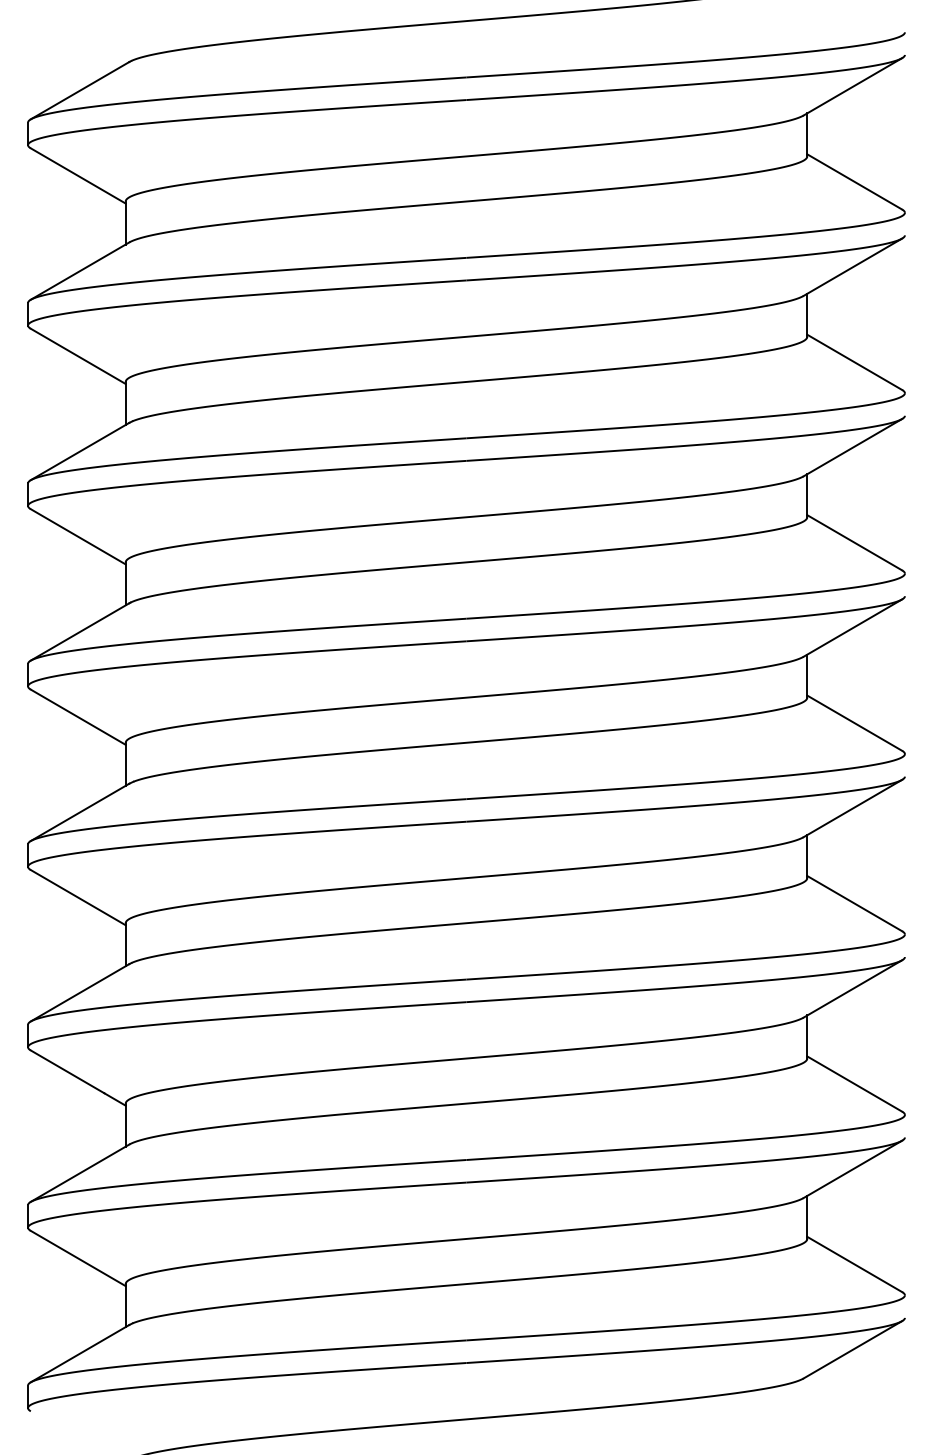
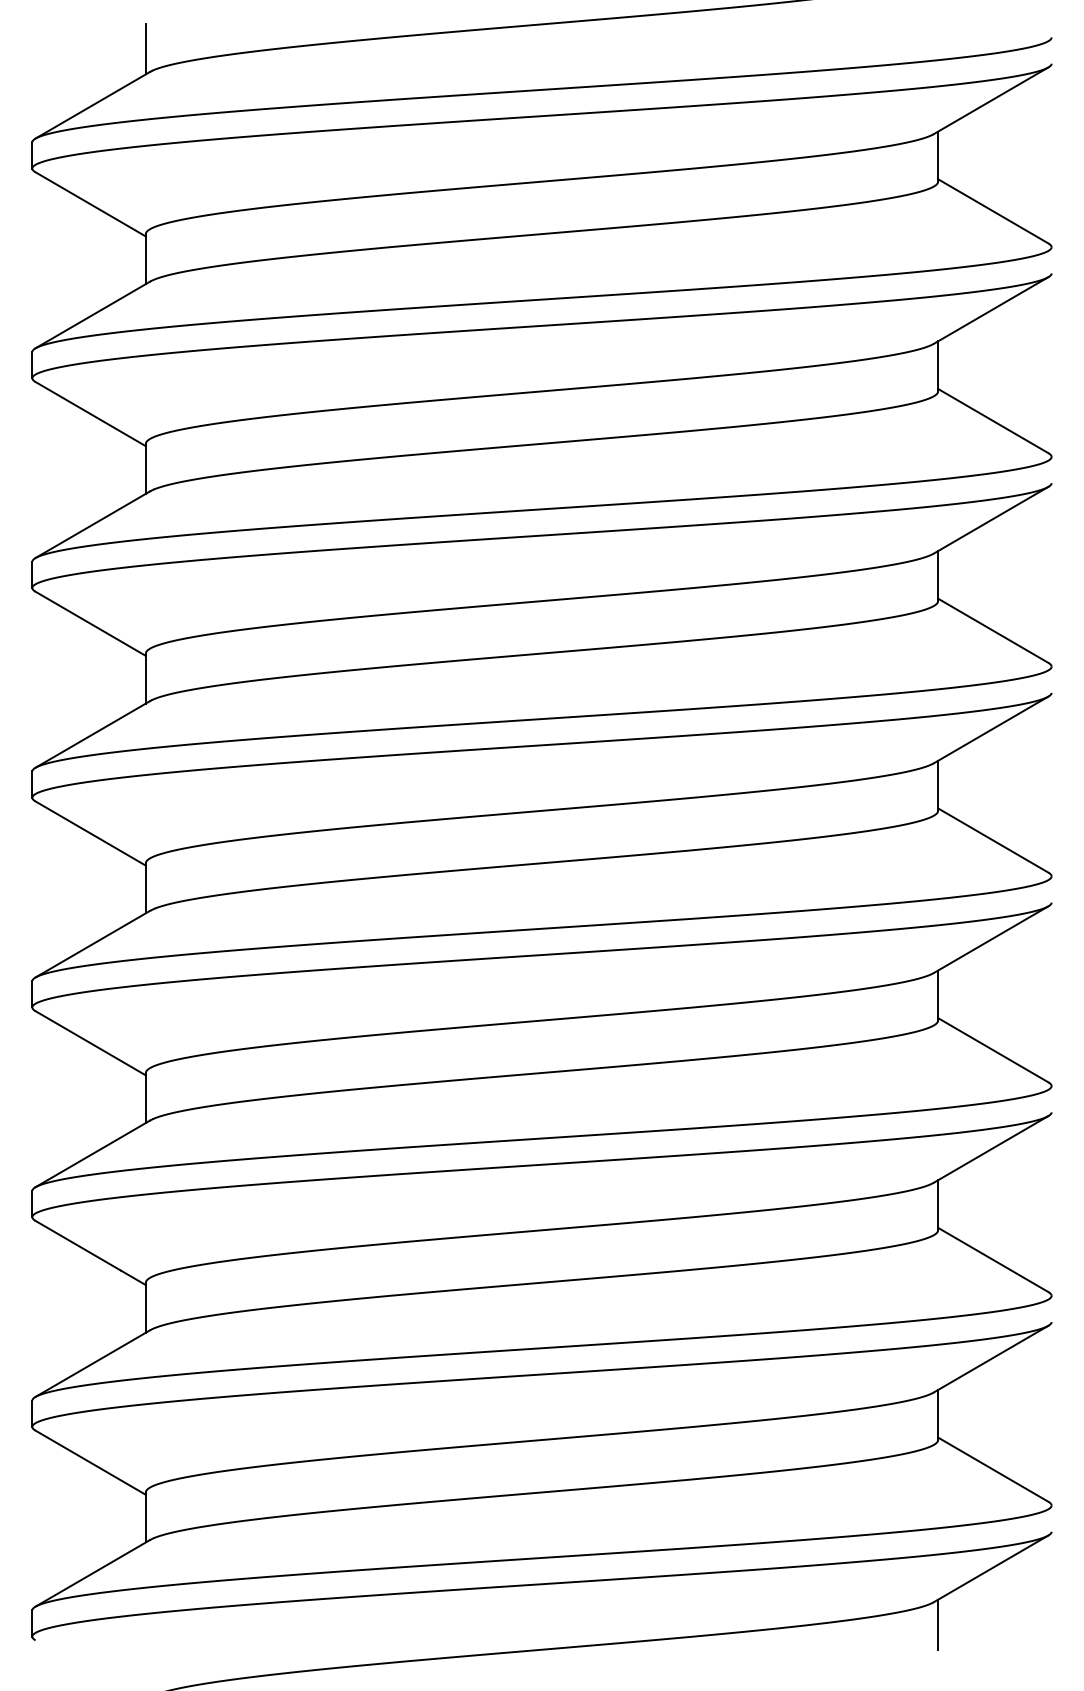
line: (125, 42) -> (145, 49), added
line: (807, 1397) -> (938, 1624), added

